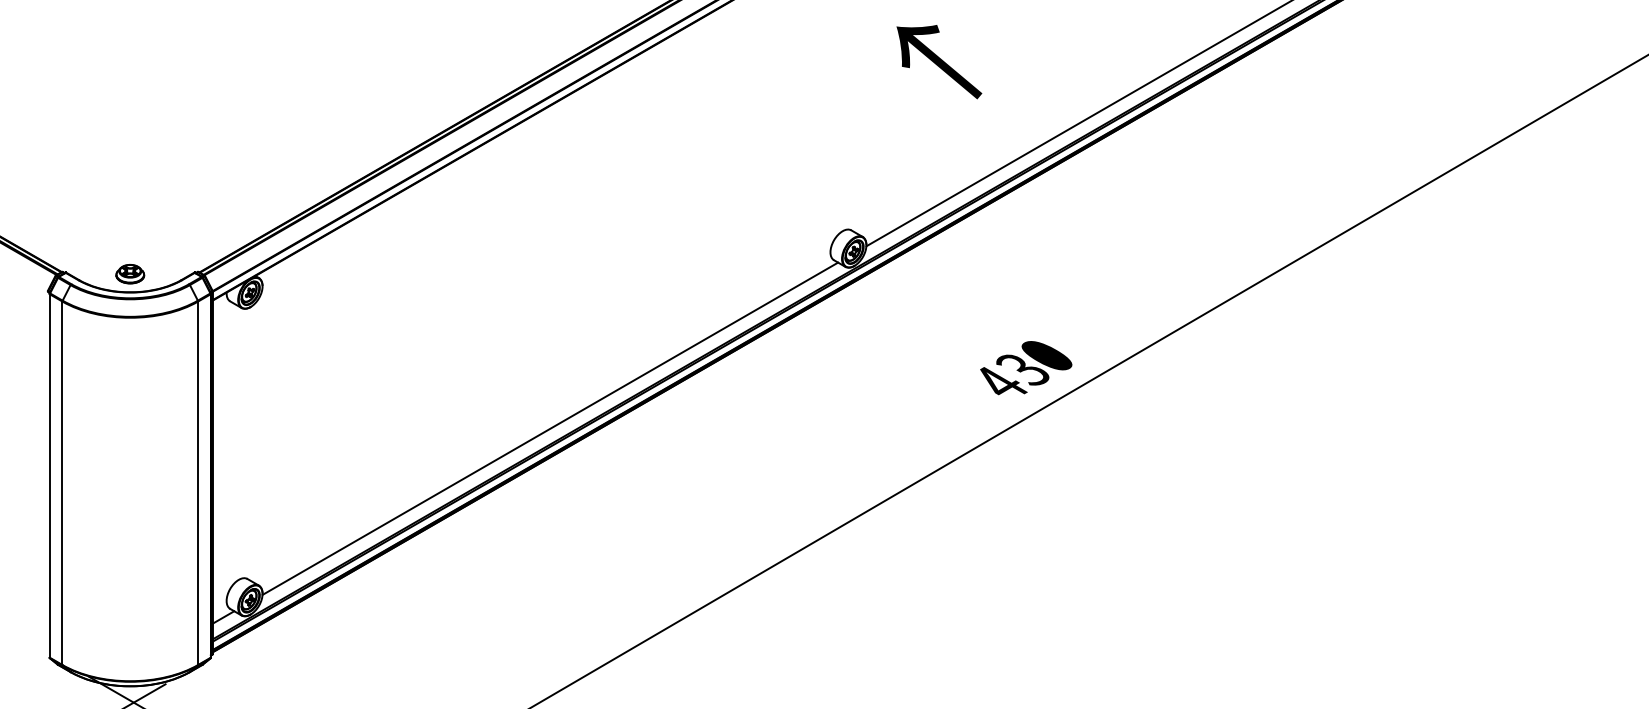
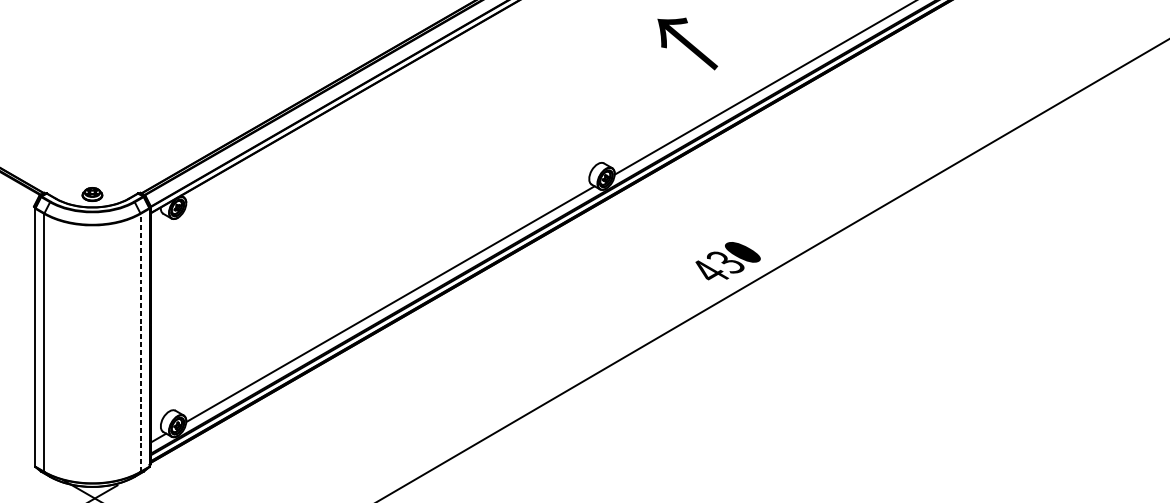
text: (939, 62) -> (687, 44), moved
line: (198, 483) -> (140, 343), solid -> dashed

